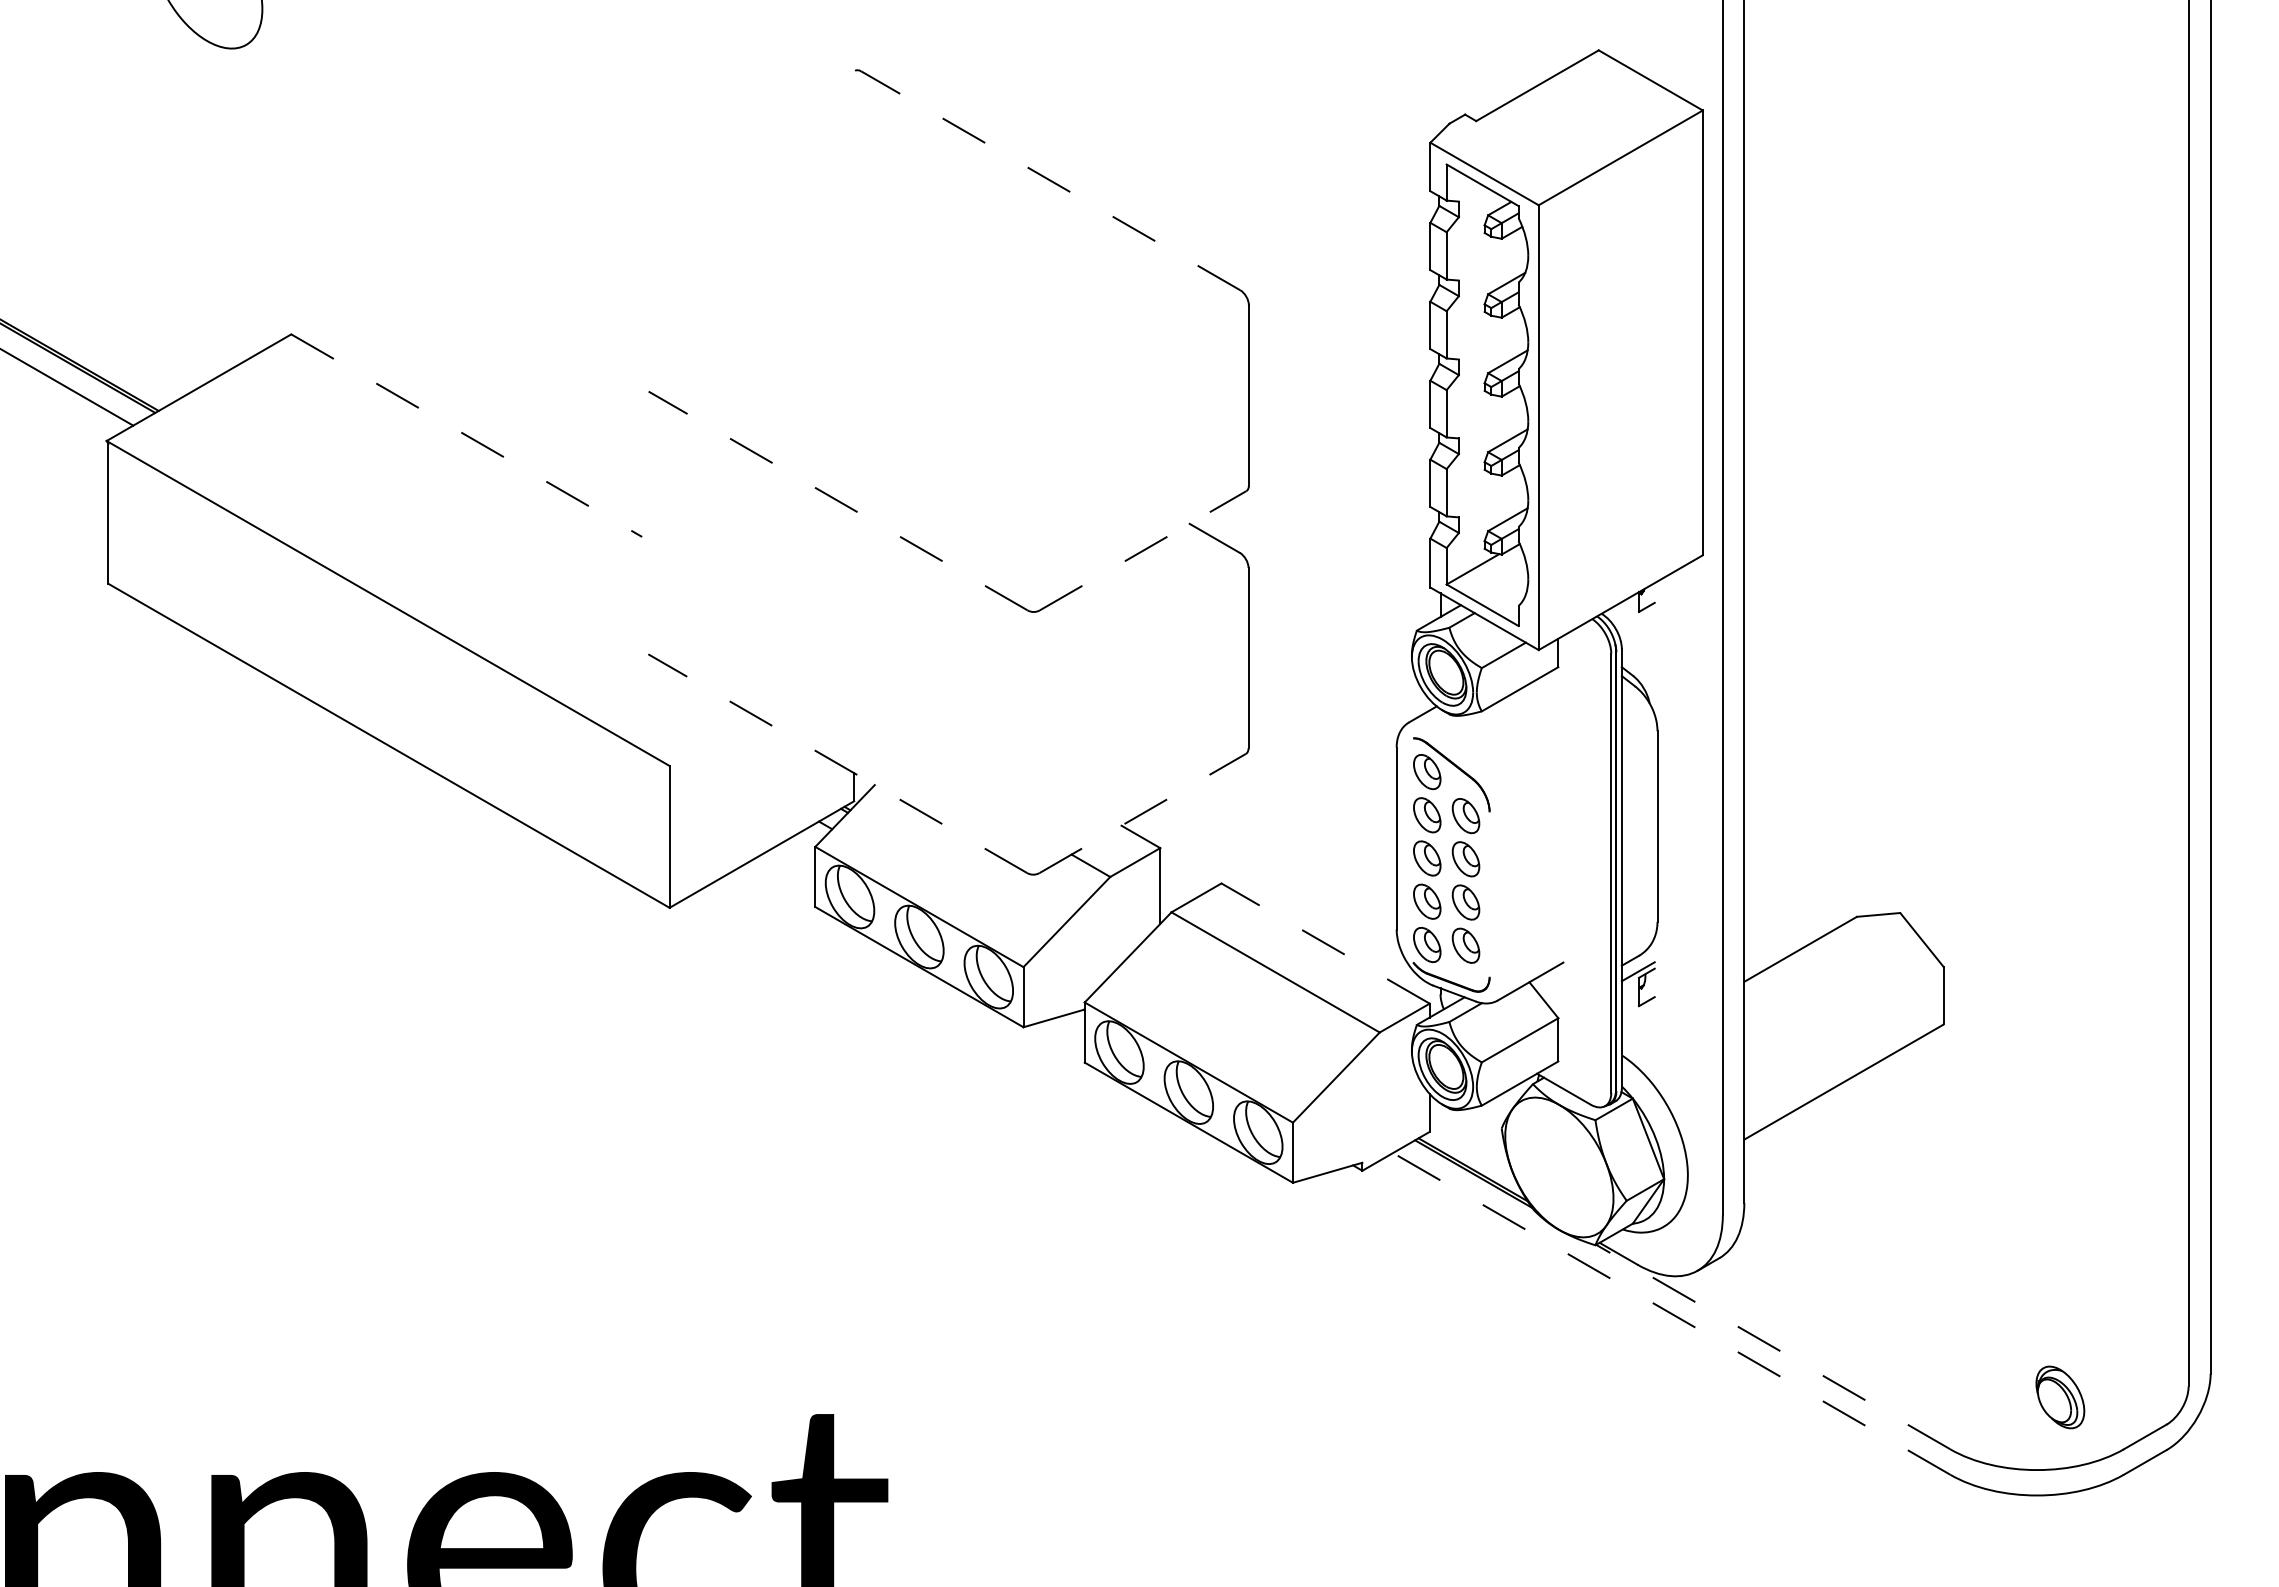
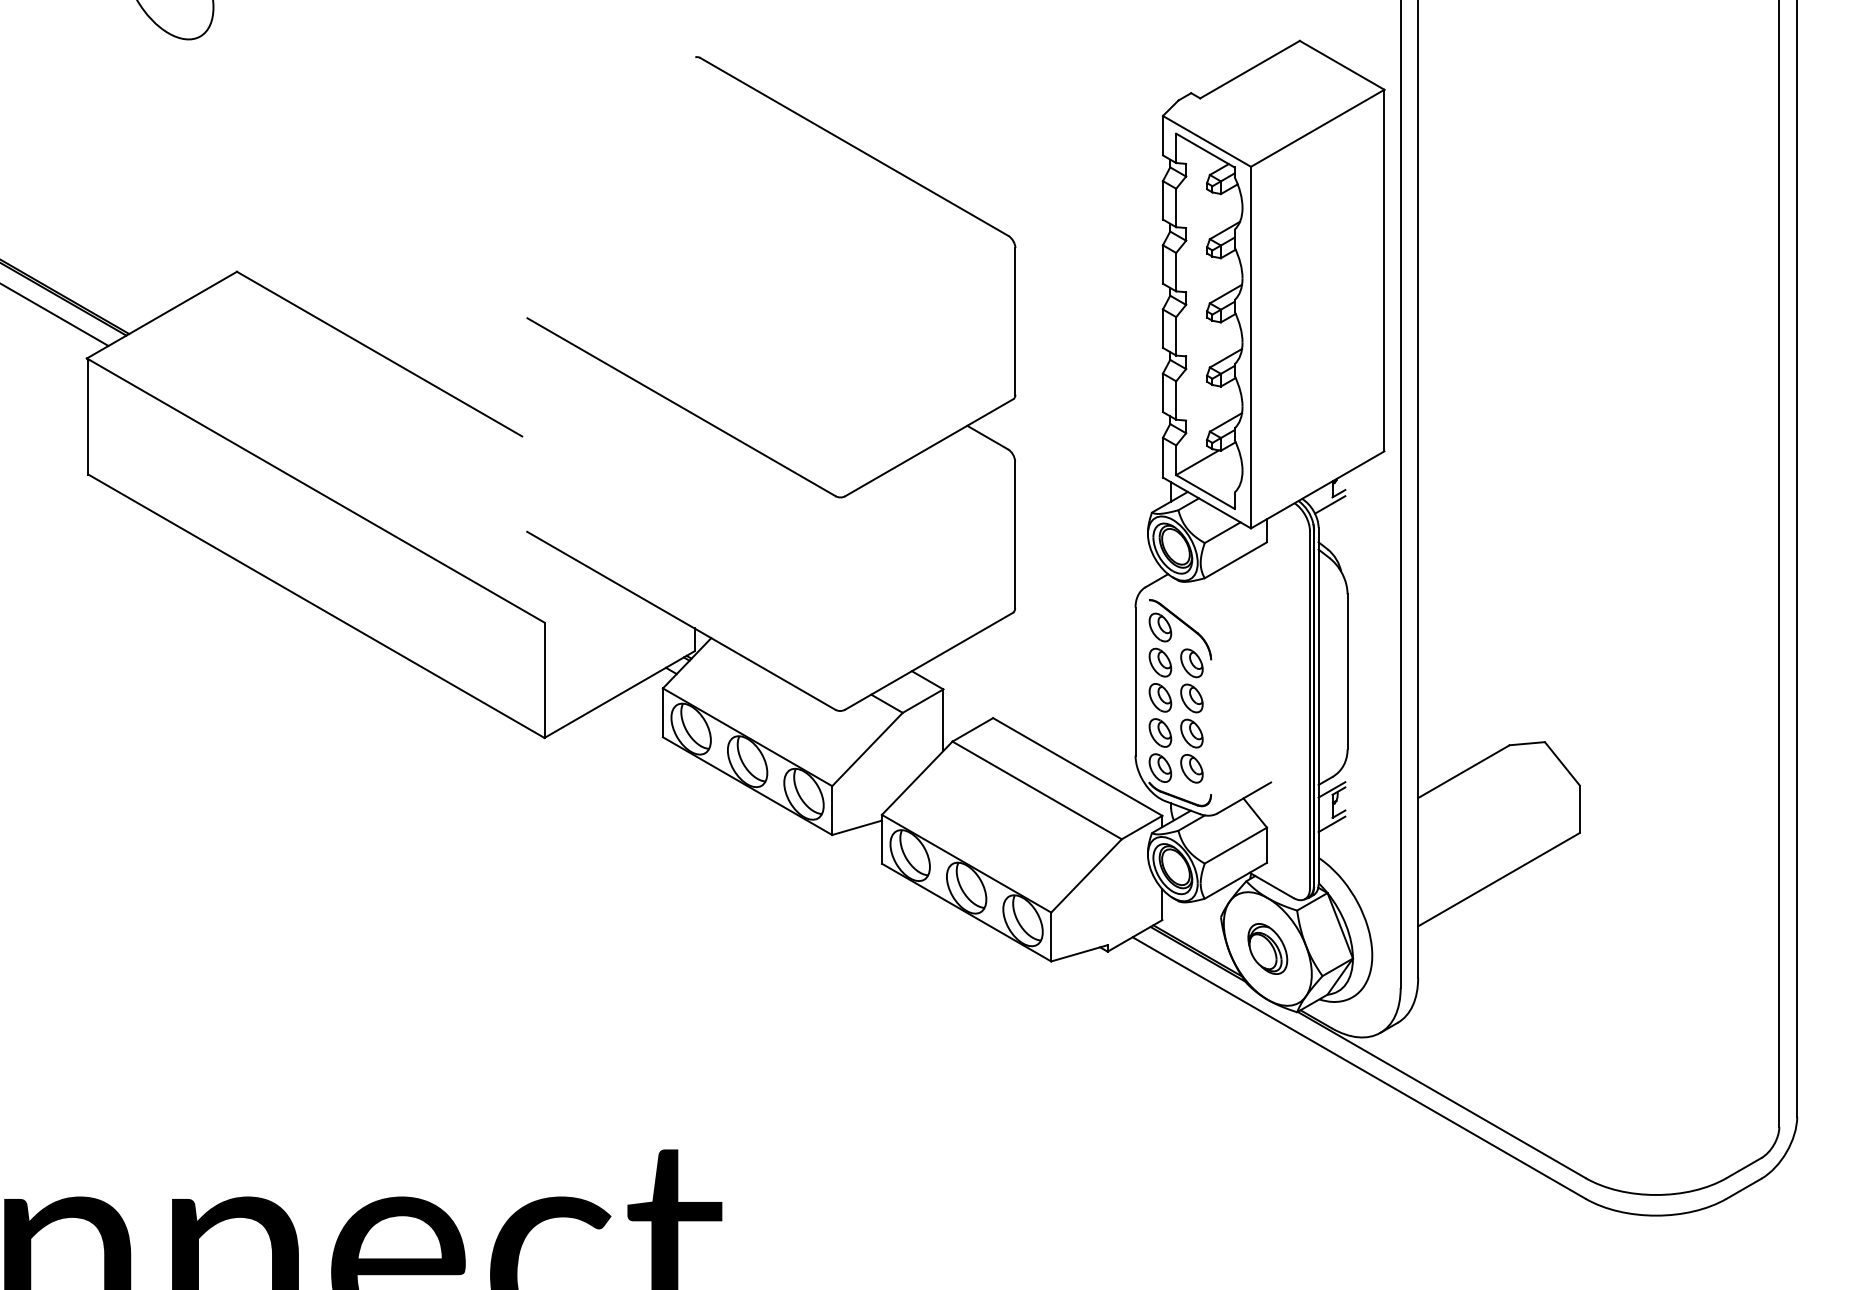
line: (1050, 180) -> (854, 146), dashed -> solid
line: (466, 435) -> (379, 353), dashed -> solid
line: (838, 500) -> (681, 406), dashed -> solid
line: (1143, 550) -> (929, 447), dashed -> solid
line: (1635, 620) -> (1329, 504), added
line: (837, 763) -> (681, 620), dashed -> solid
line: (1143, 813) -> (929, 661), dashed -> solid
line: (1325, 943) -> (1077, 766), dashed -> solid
line: (1637, 1013) -> (1331, 823), added
line: (1671, 1313) -> (1358, 1067), dashed -> solid
line: (1772, 1346) -> (1441, 1094), dashed -> solid
part: (2060, 1397) -> (1267, 949), moved

